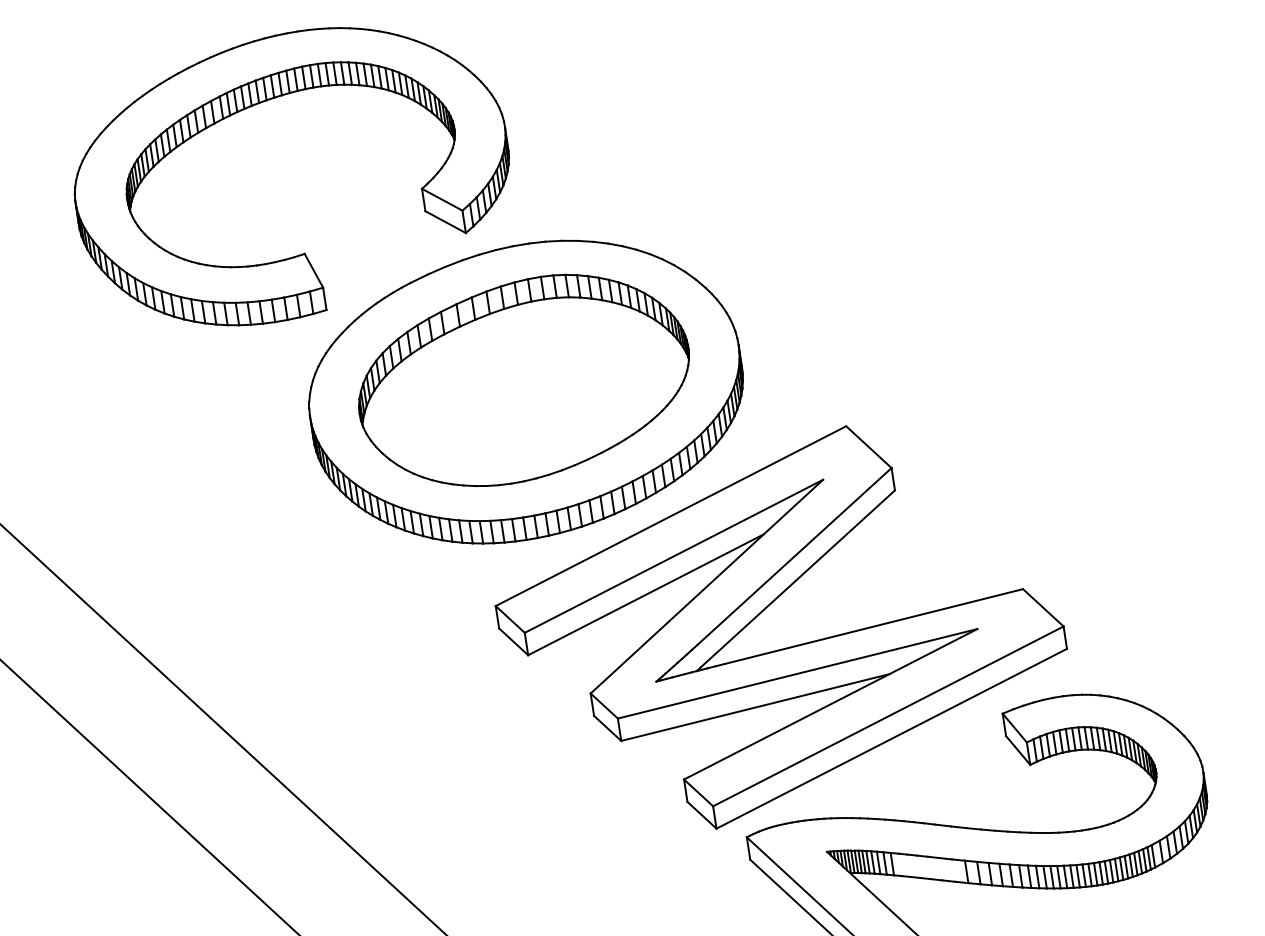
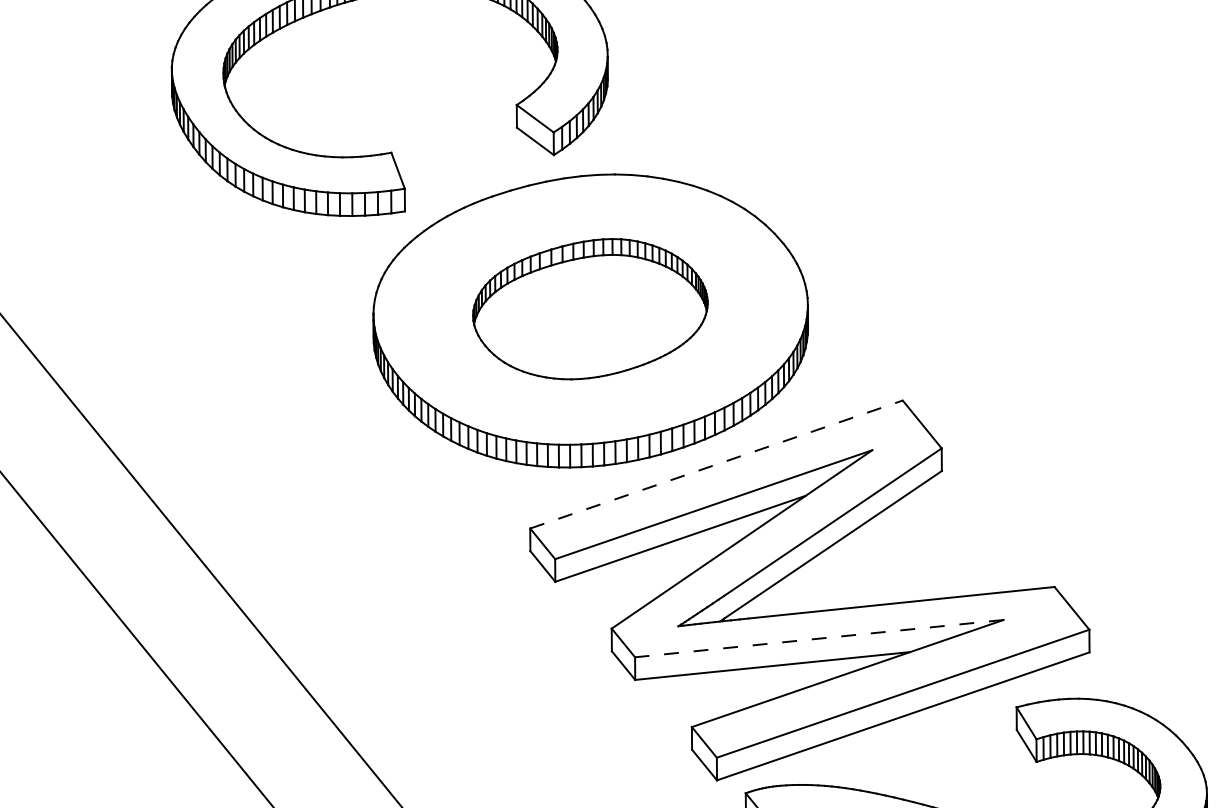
part: (523, 379) -> (590, 308), size x0.7
line: (670, 516) -> (715, 464), solid -> dashed
line: (797, 673) -> (819, 638), solid -> dashed

